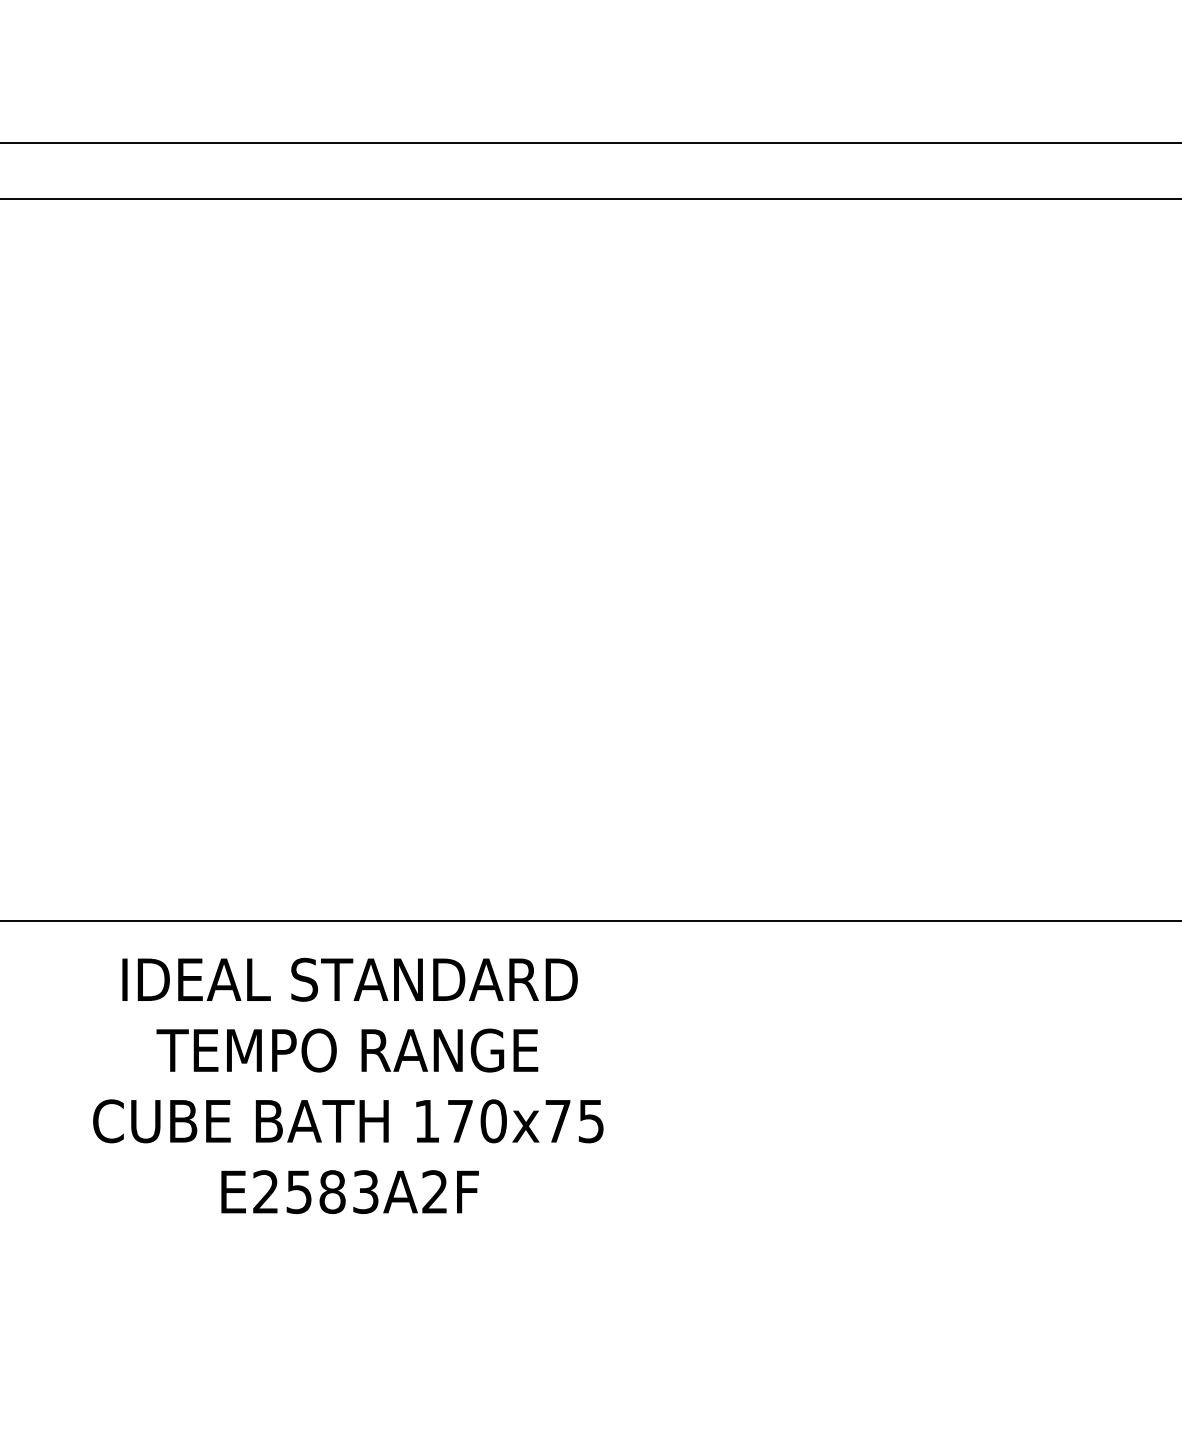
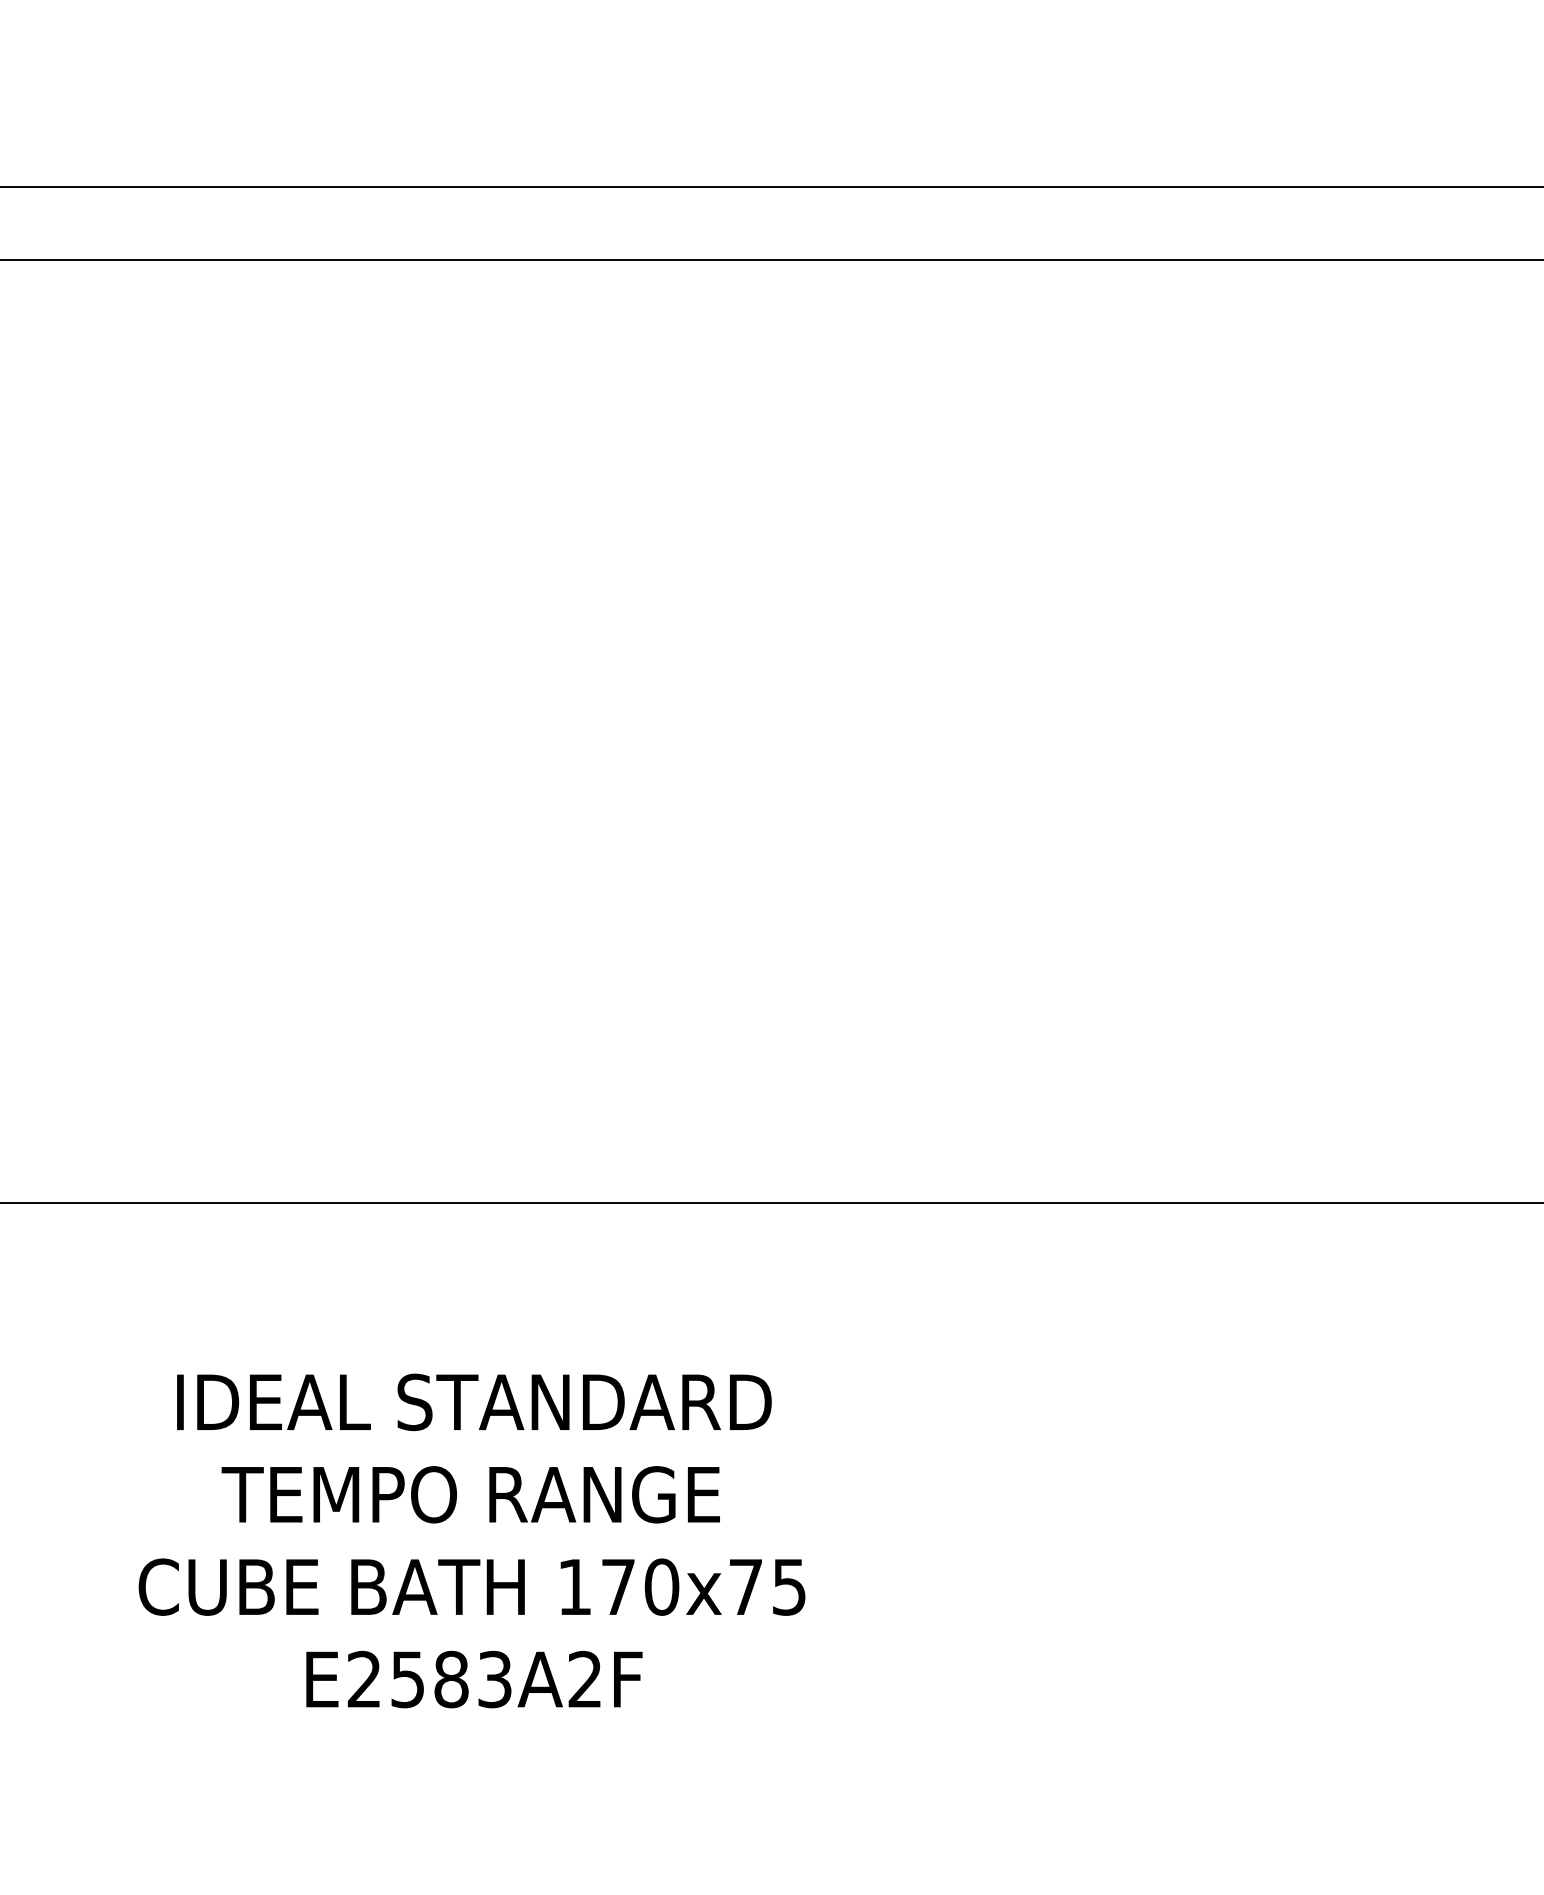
text: (348, 1085) -> (472, 1540), moved

